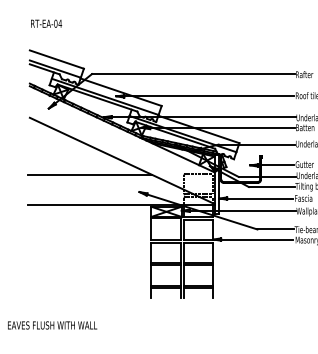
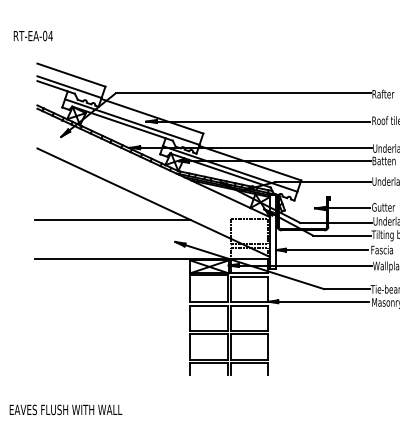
text: (45, 23) -> (32, 35), moved

